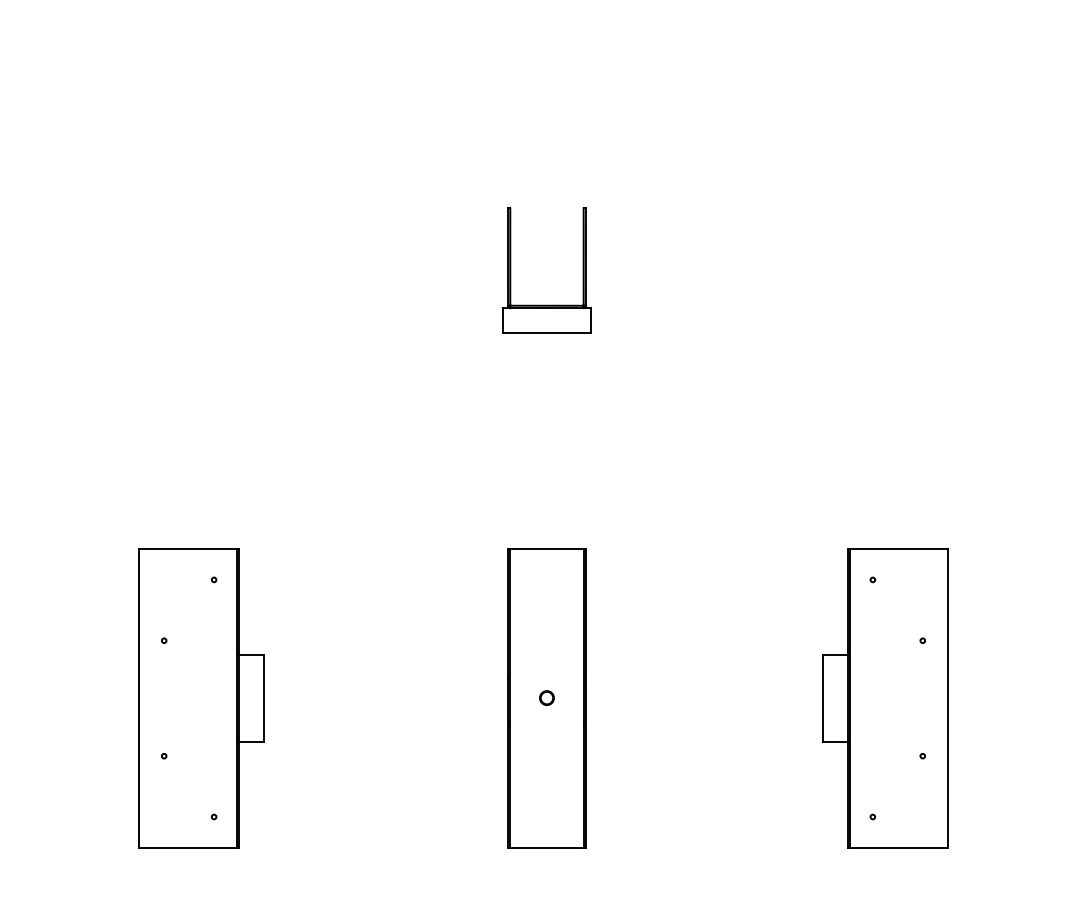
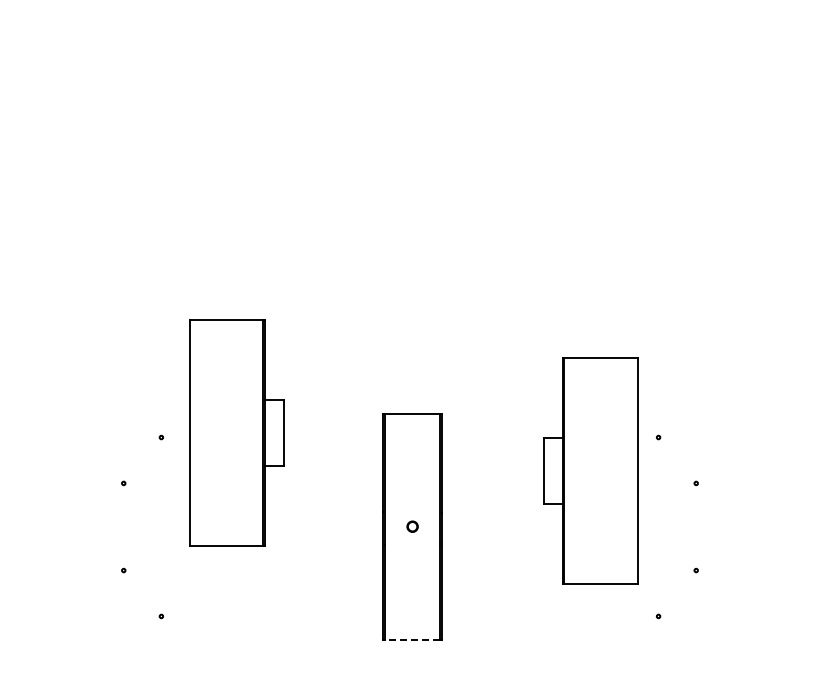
part: (546, 304) -> (412, 229), removed
part: (200, 697) -> (236, 432), moved
part: (884, 697) -> (590, 470), moved
line: (546, 848) -> (412, 640), solid -> dashed

